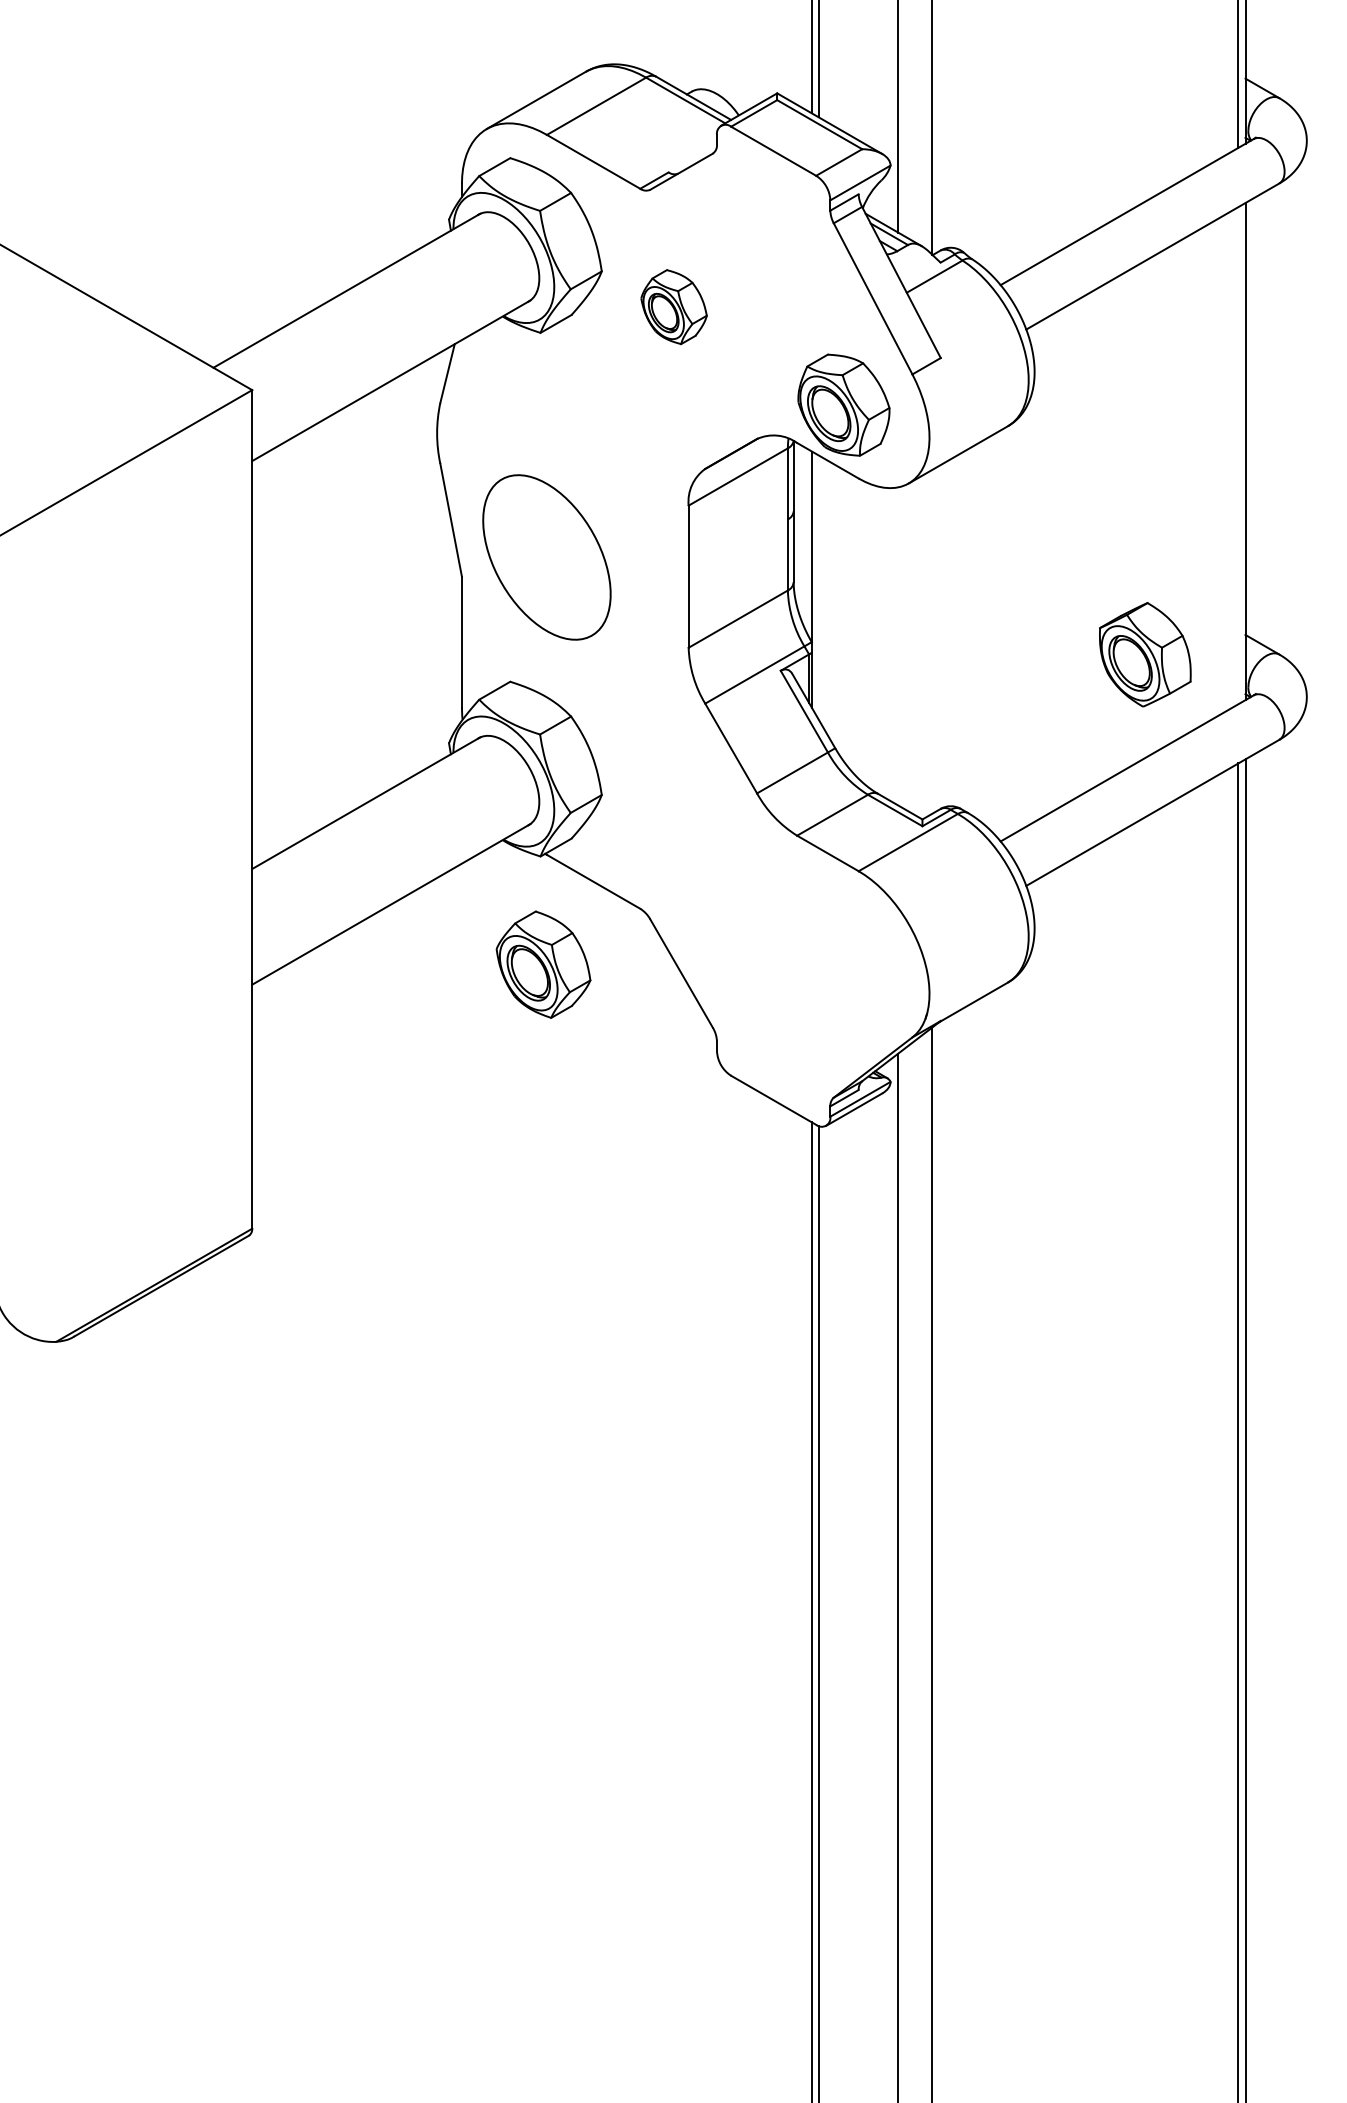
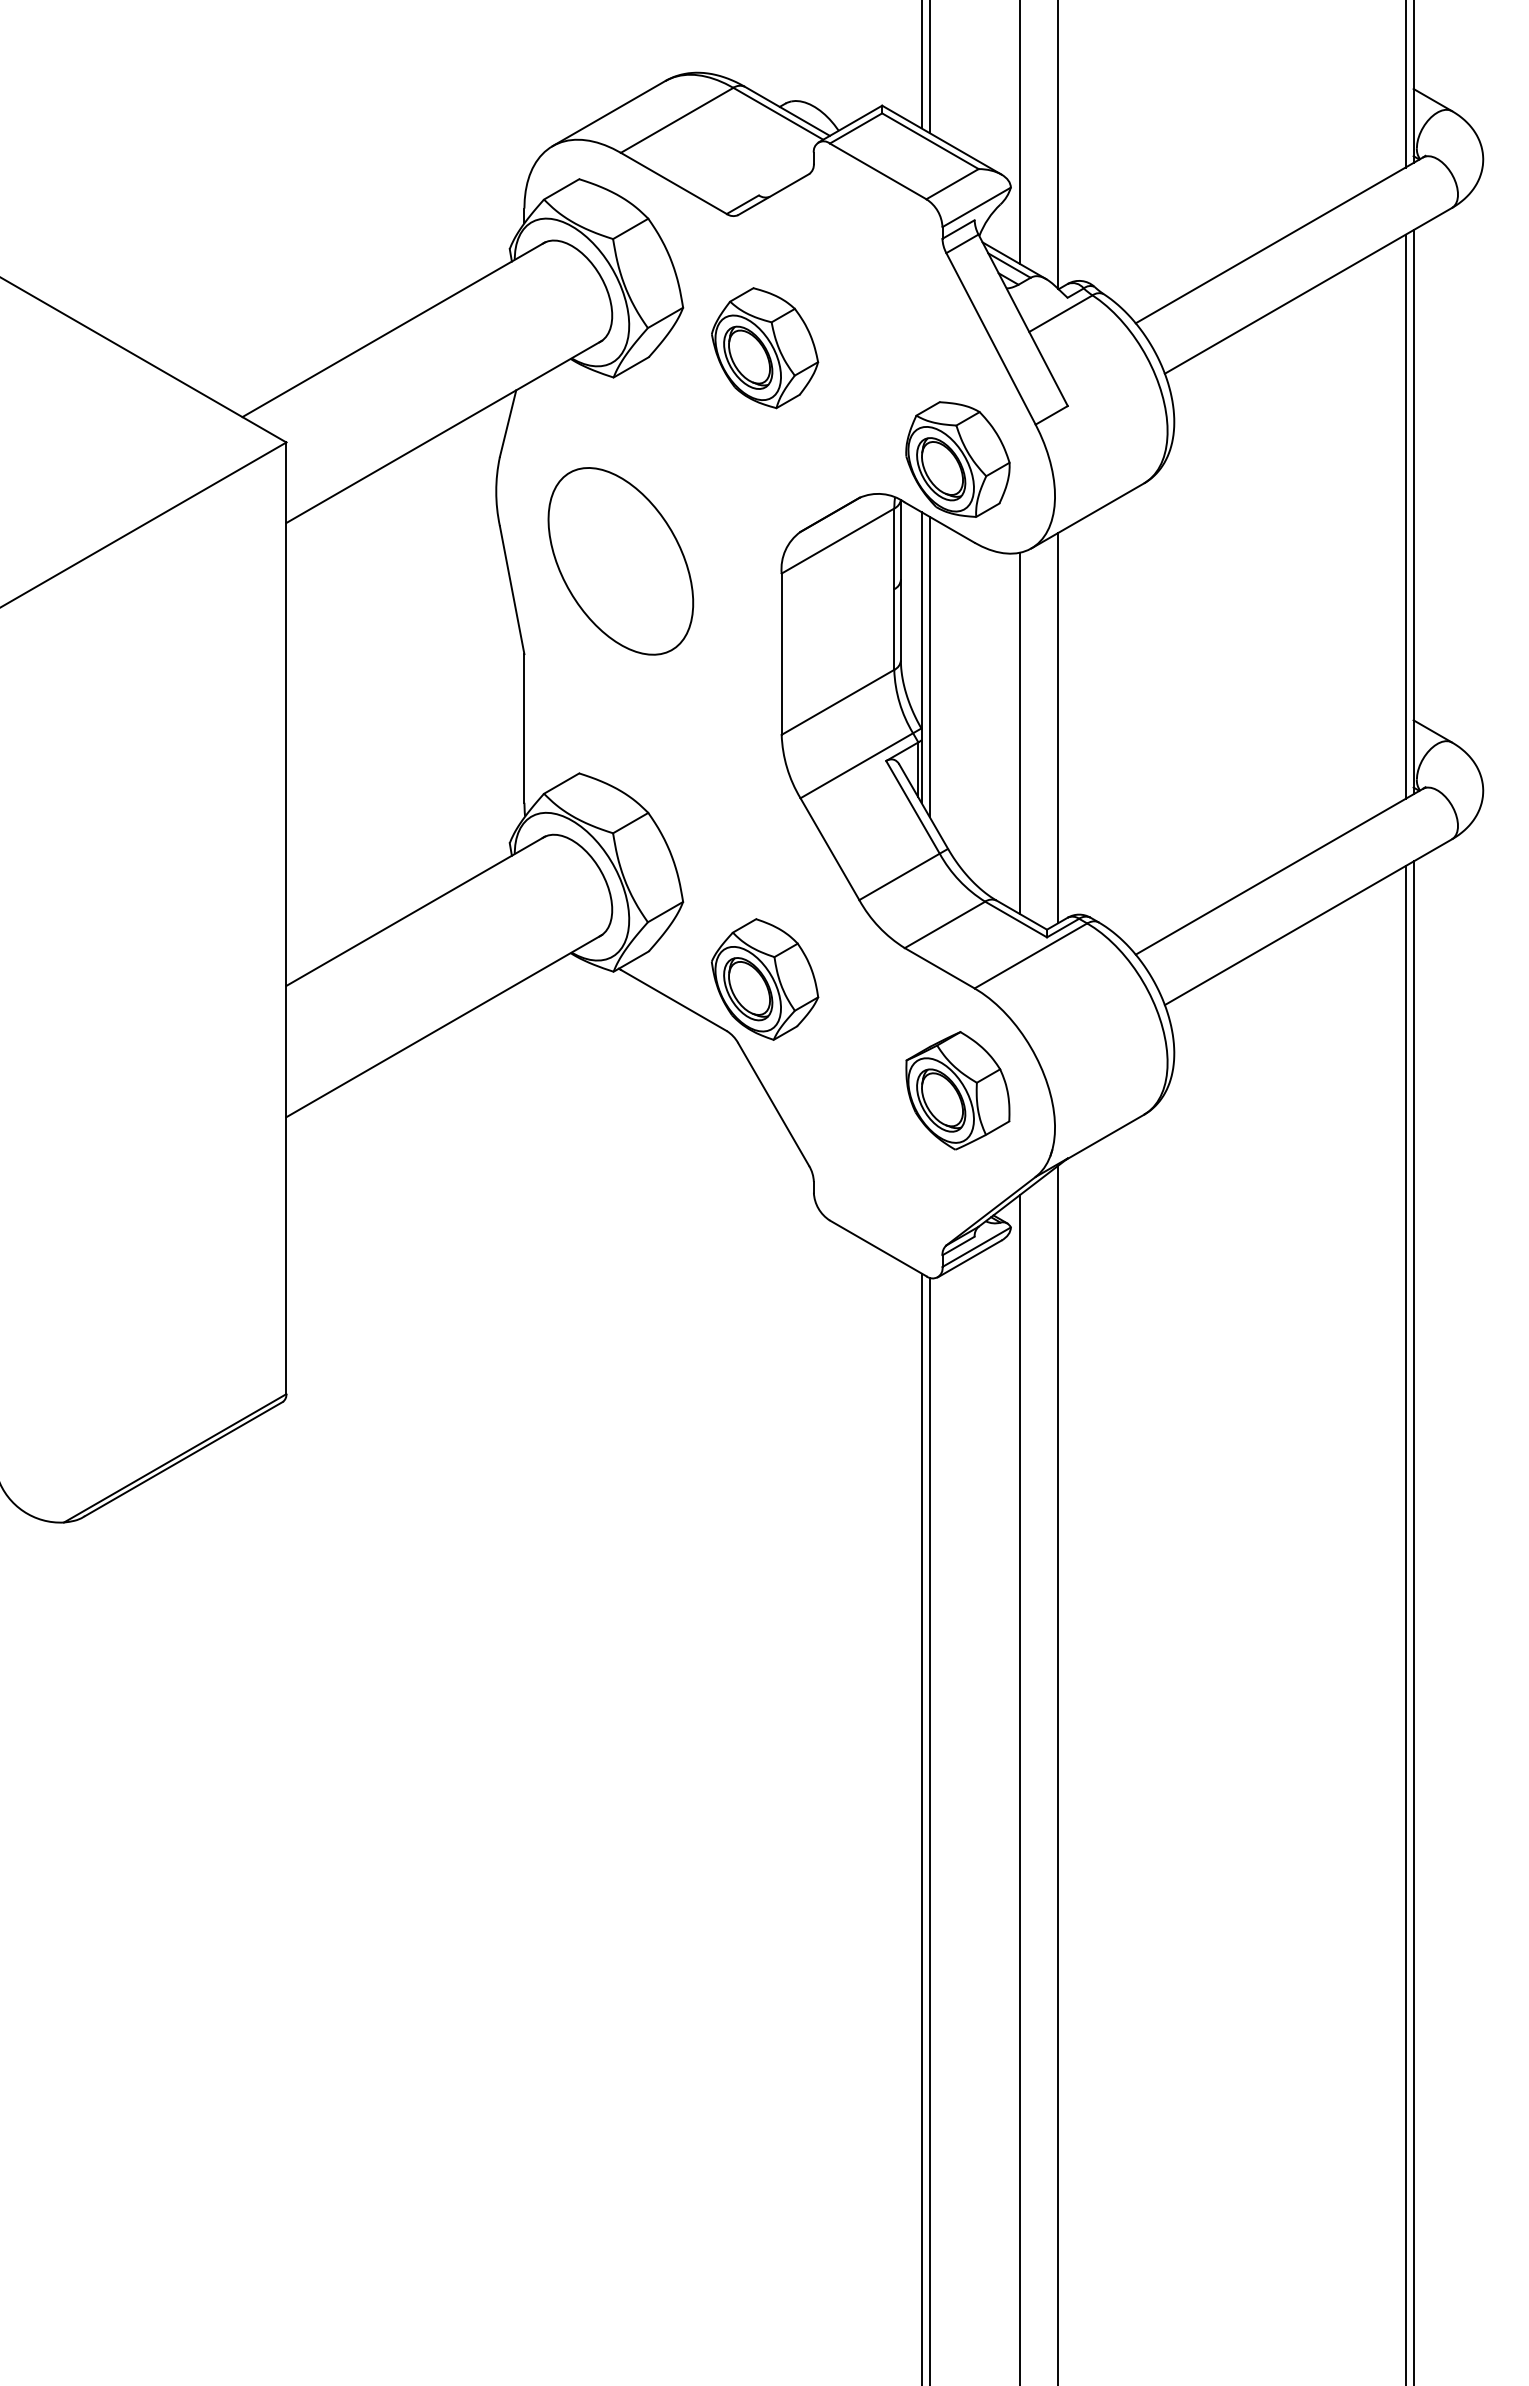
part: (674, 307) -> (765, 348), size x1.43
line: (1238, 455) -> (1405, 516), added
part: (546, 557) -> (620, 561), moved
line: (818, 587) -> (929, 666), added
line: (932, 641) -> (1058, 727), added
line: (898, 645) -> (1019, 732), added
part: (1144, 654) -> (957, 1090), moved
part: (543, 964) -> (765, 979), moved

